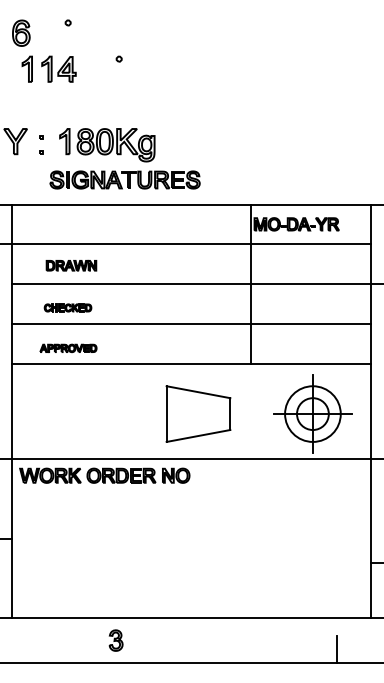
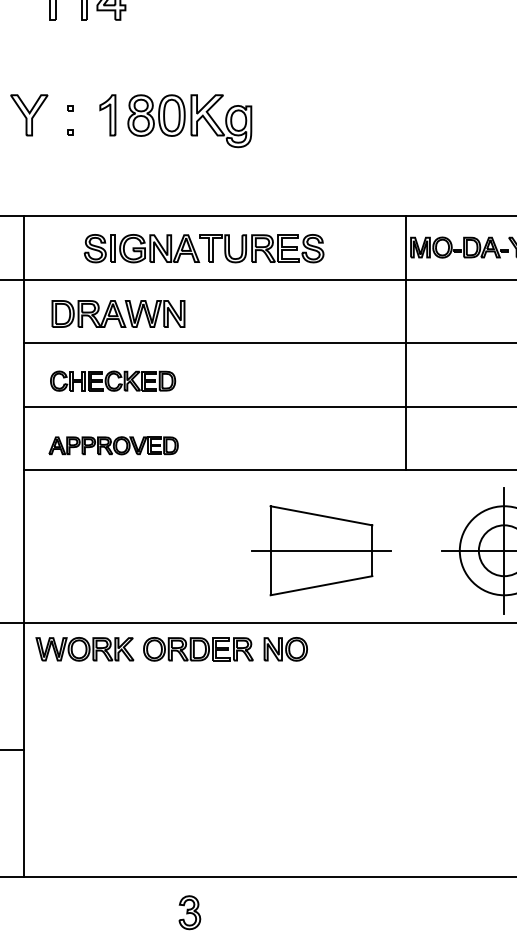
part: (124, 179) -> (203, 247), moved
part: (71, 265) -> (118, 313), size x1.67
part: (67, 307) -> (112, 380), size x1.67
part: (68, 348) -> (113, 445), size x1.43
line: (198, 414) -> (321, 551), added

